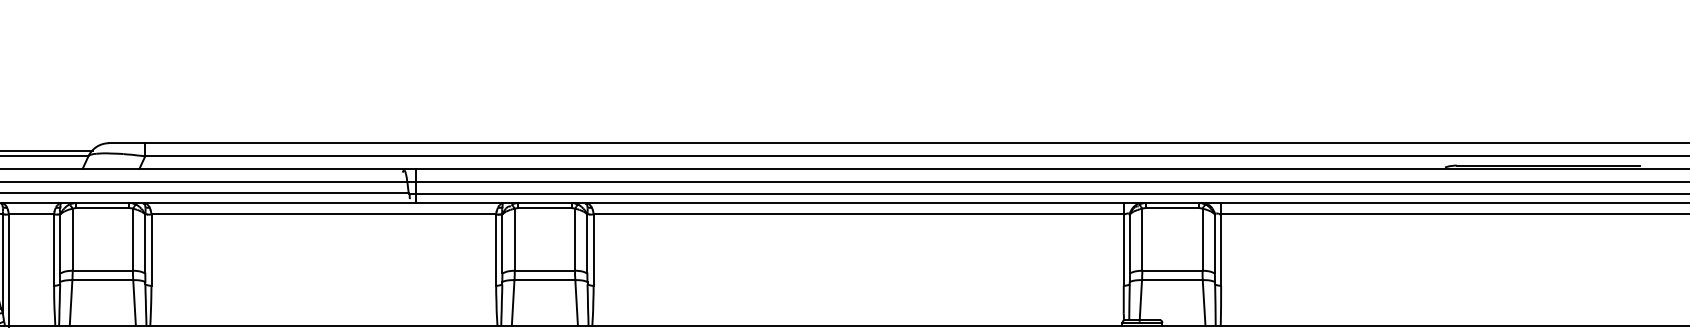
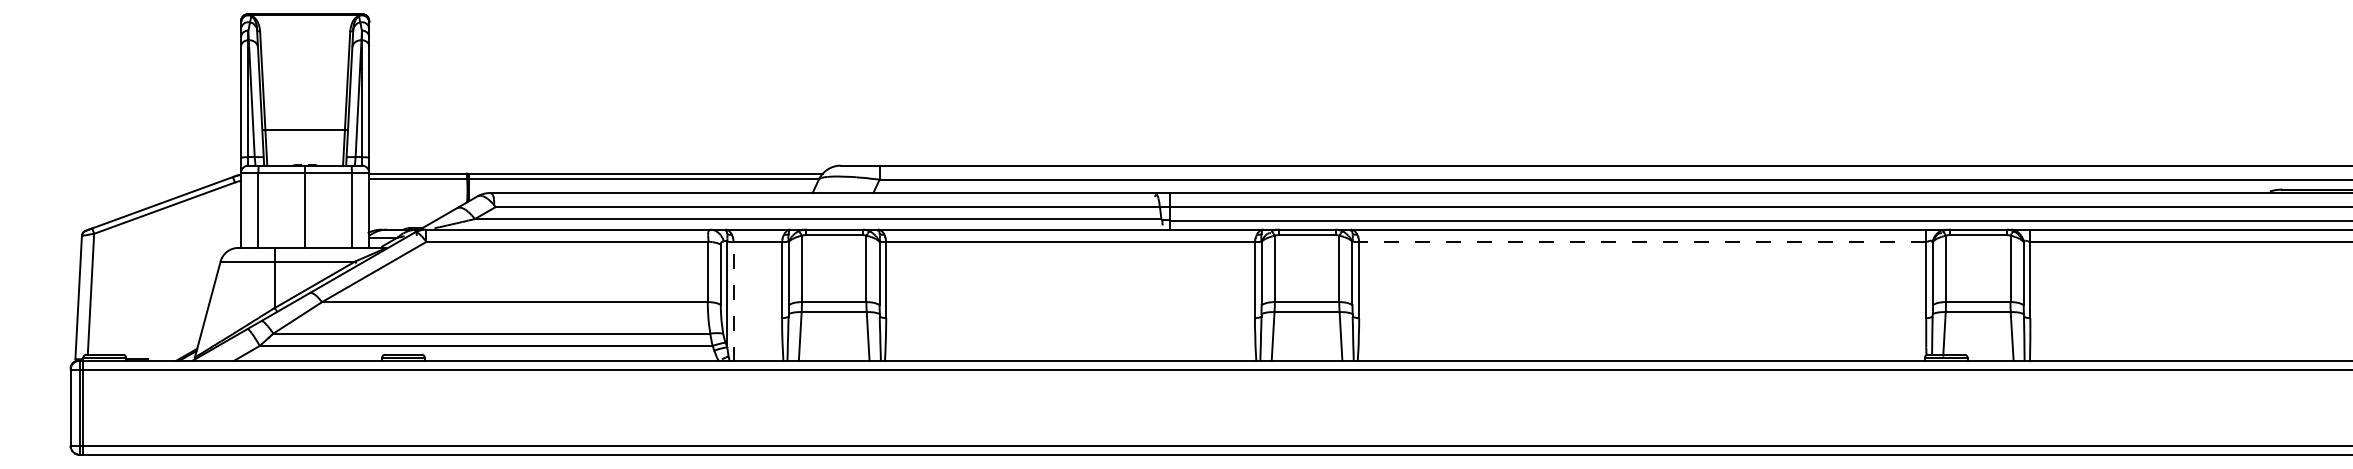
line: (858, 214) -> (1642, 241), solid -> dashed
line: (8, 270) -> (733, 301), solid -> dashed

